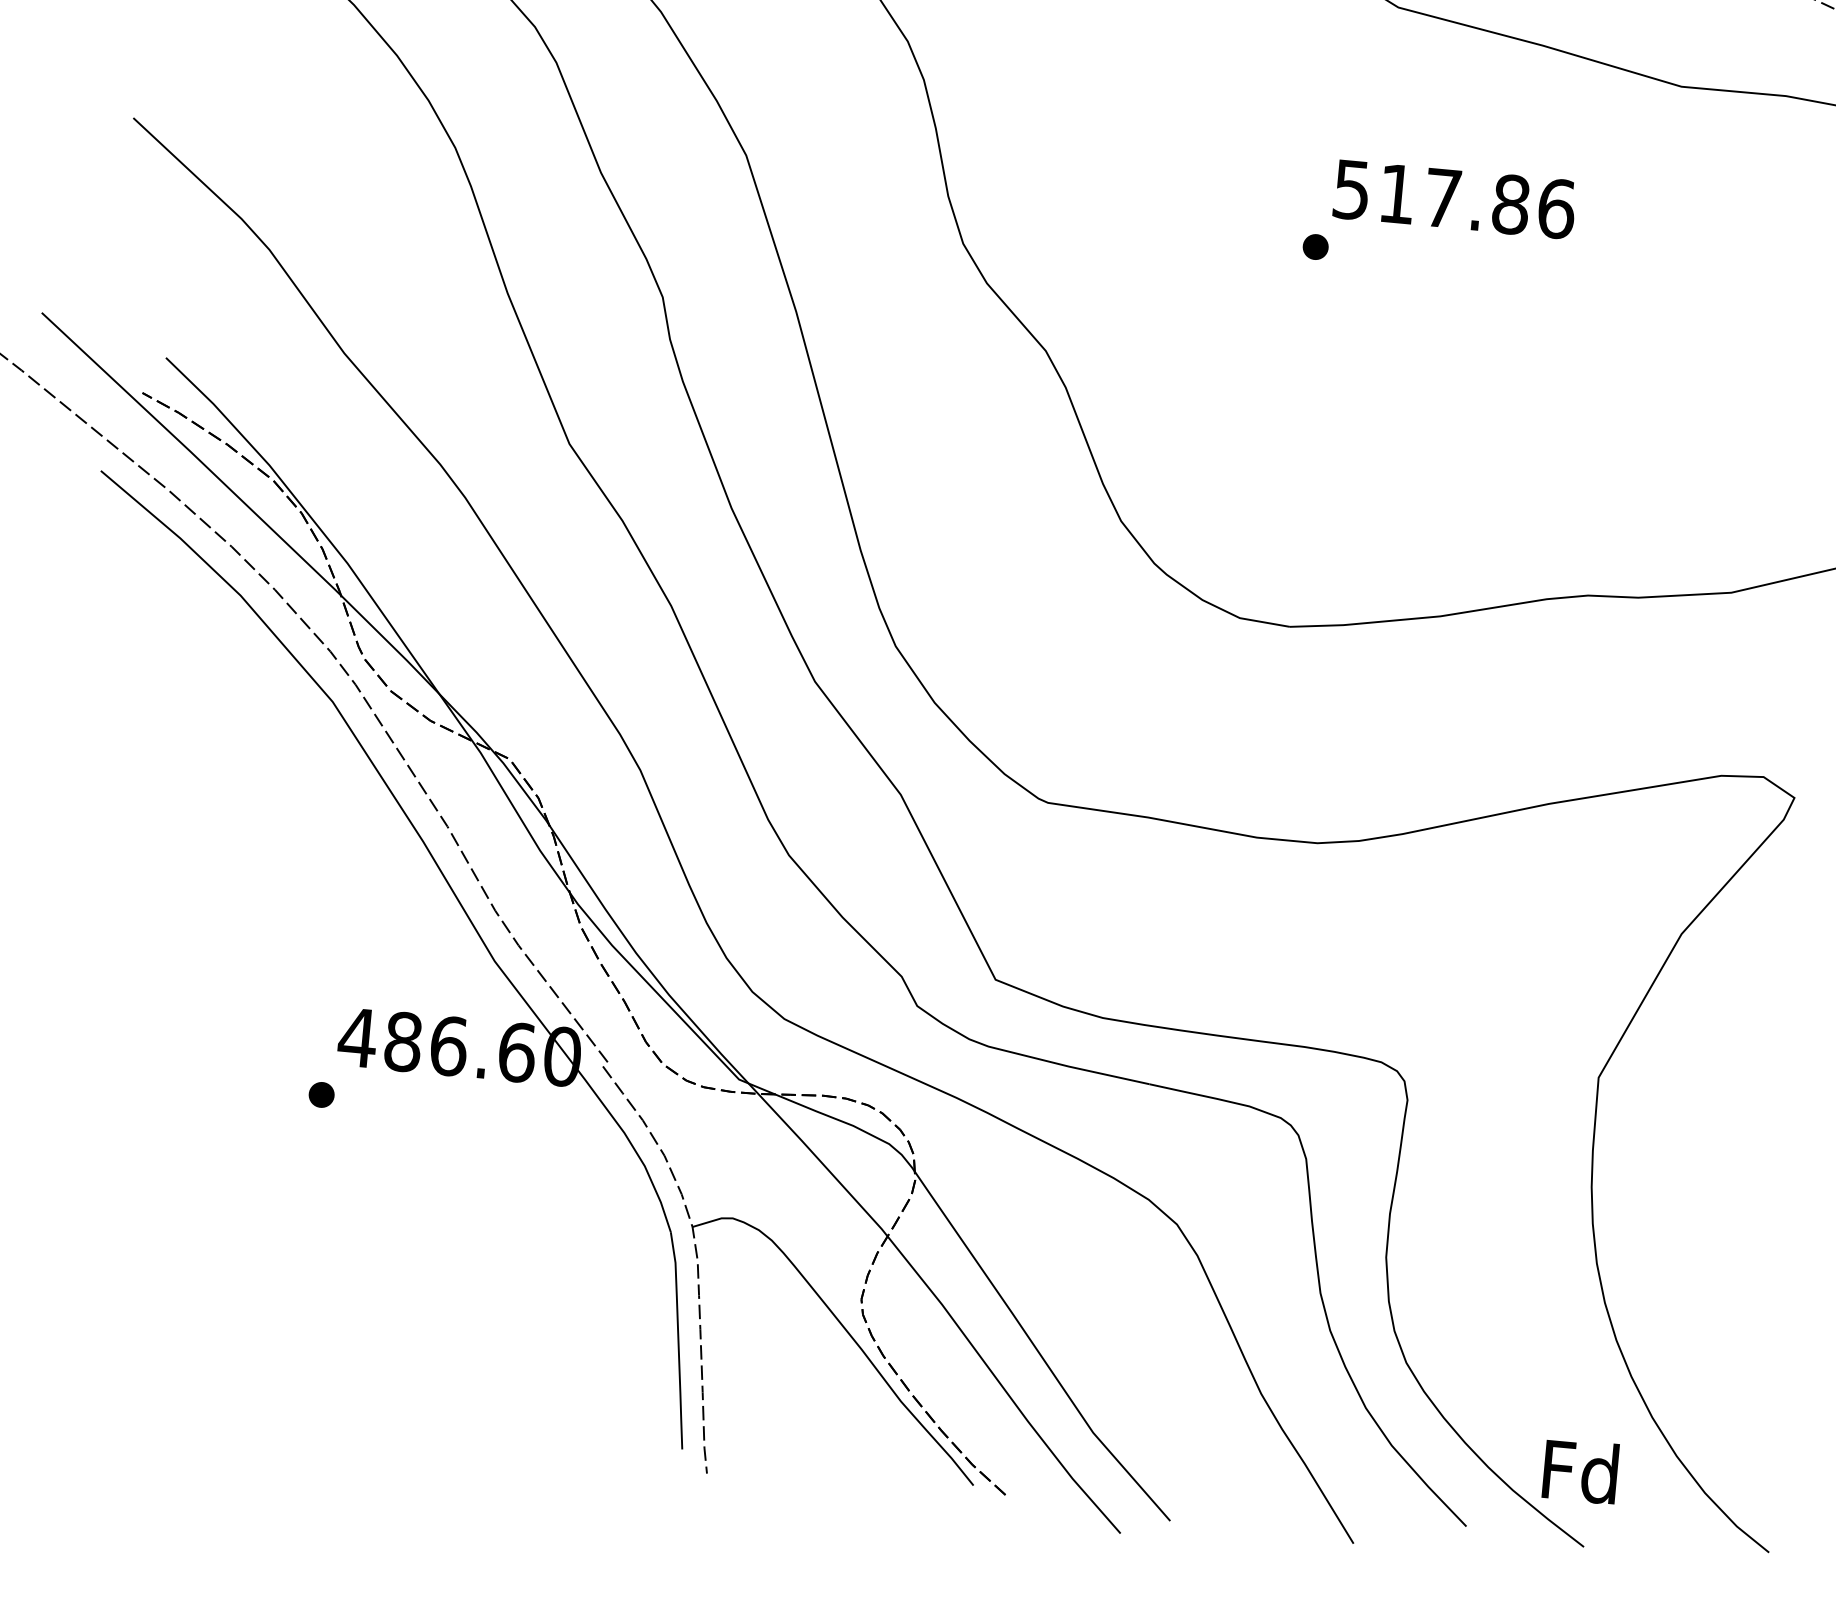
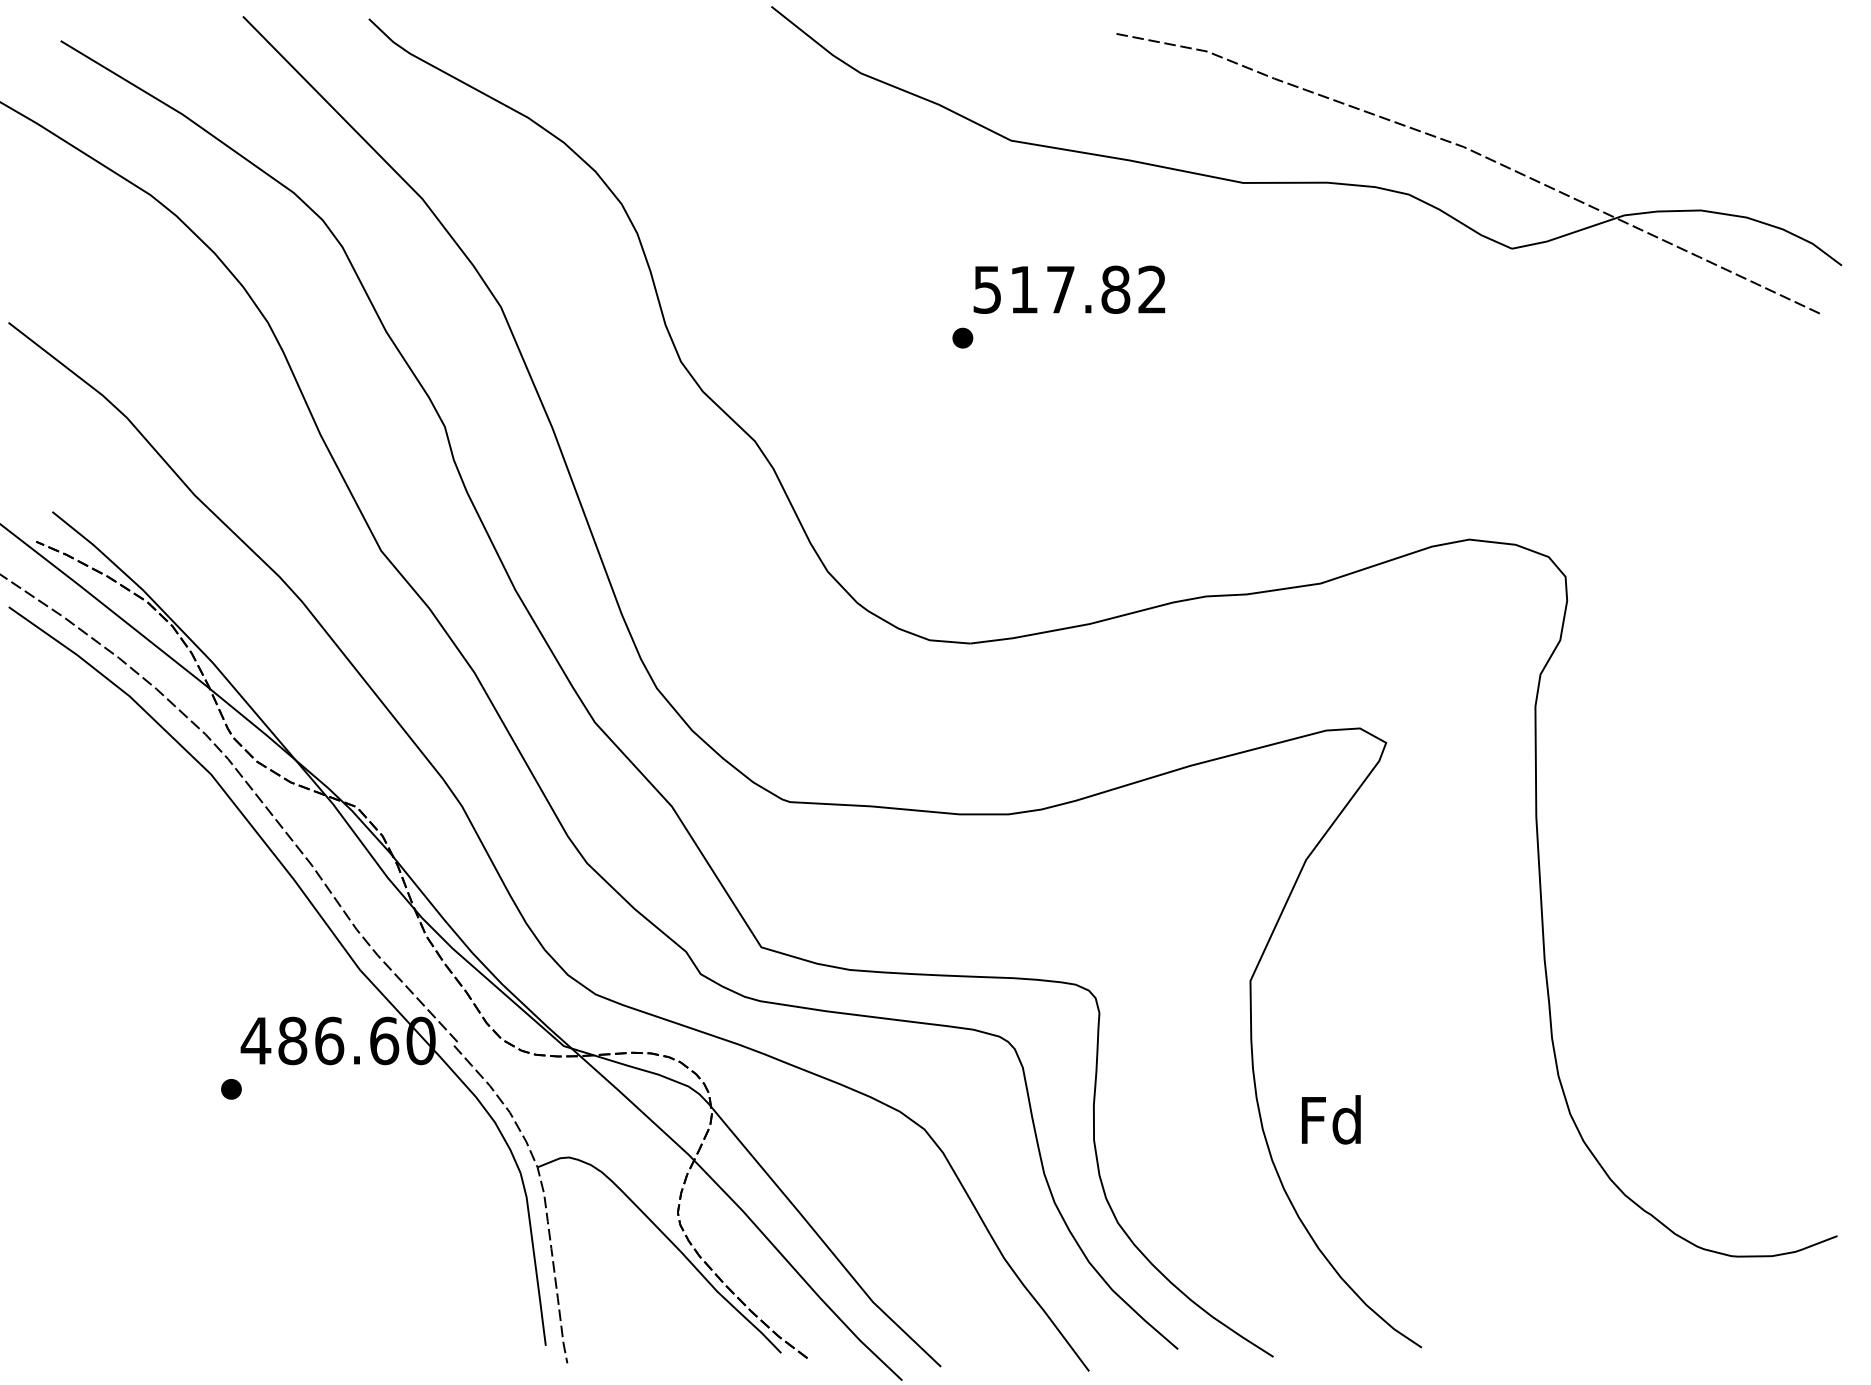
text: (1556, 208) -> (1152, 289), 517.86 -> 517.82
text: (1580, 1471) -> (1331, 1119), moved

